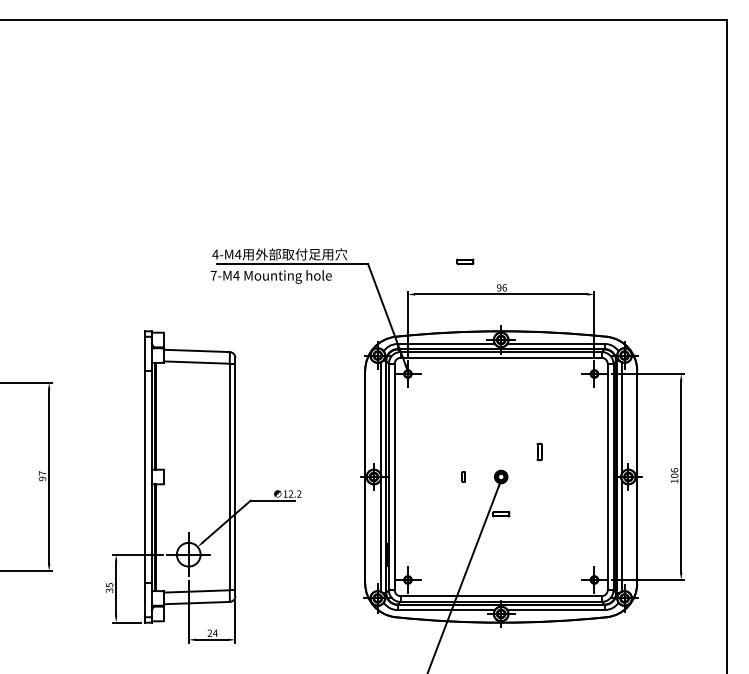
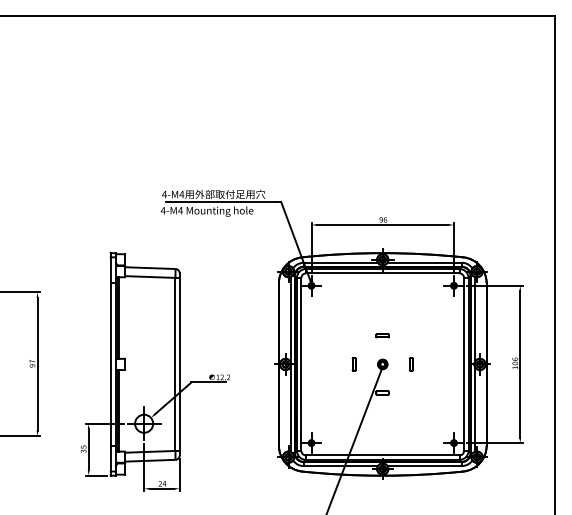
part: (465, 261) -> (383, 335), moved
text: (213, 275) -> (163, 210), 7-M4 -> 4-M4
part: (539, 451) -> (411, 364), moved
part: (463, 476) -> (353, 364), size x1.67

